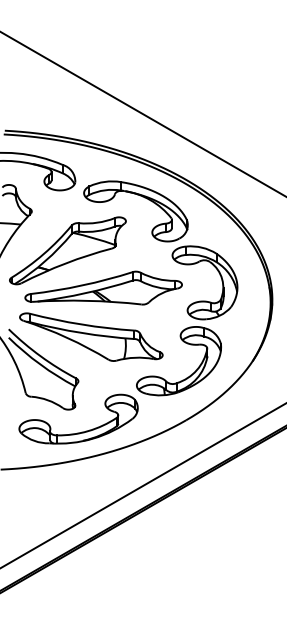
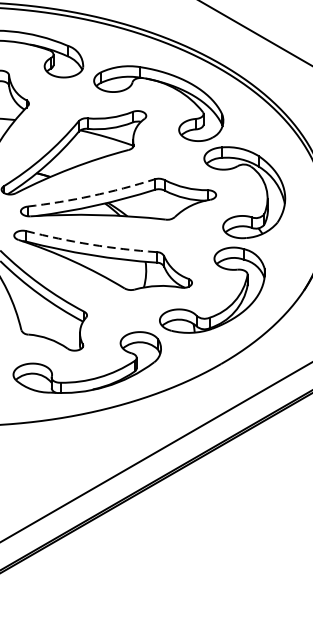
arc: (82, 285) -> (92, 195), solid -> dashed
arc: (81, 324) -> (90, 244), solid -> dashed

